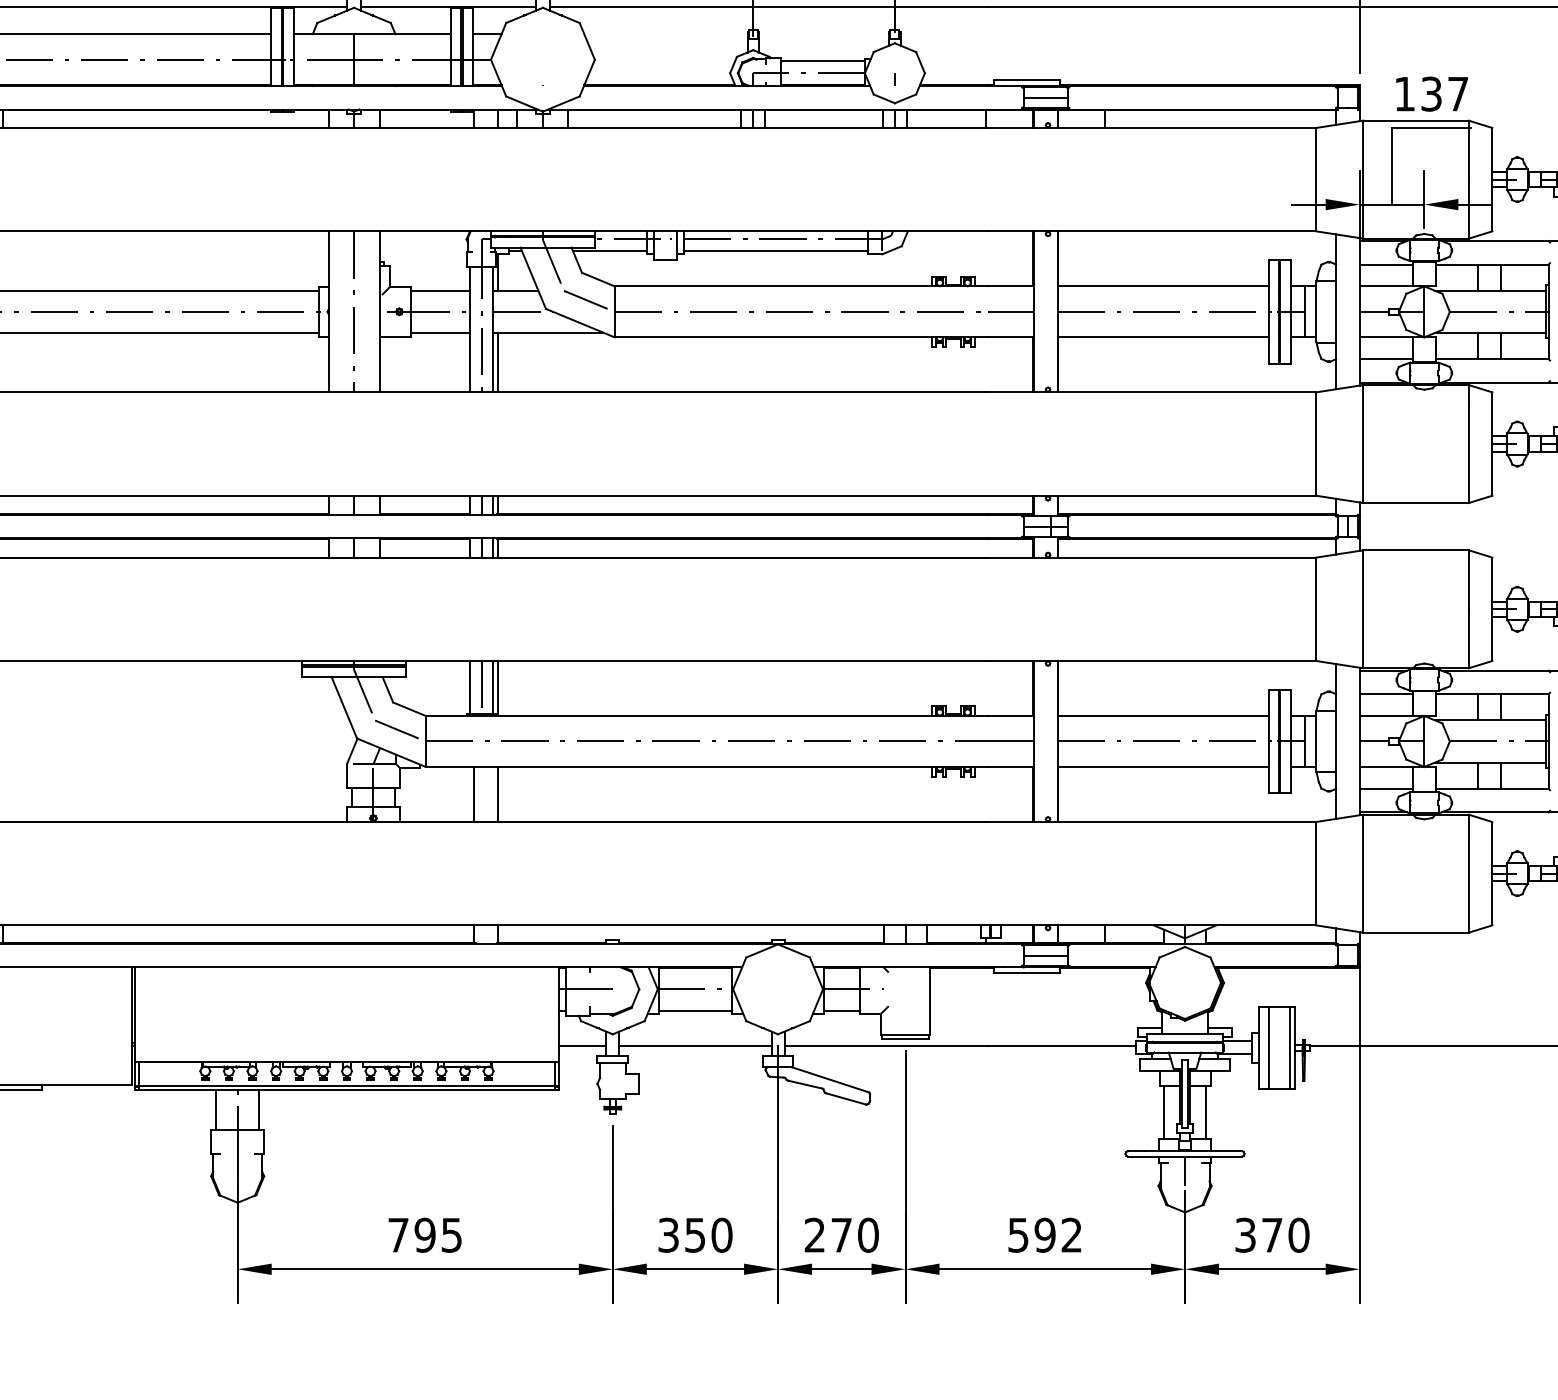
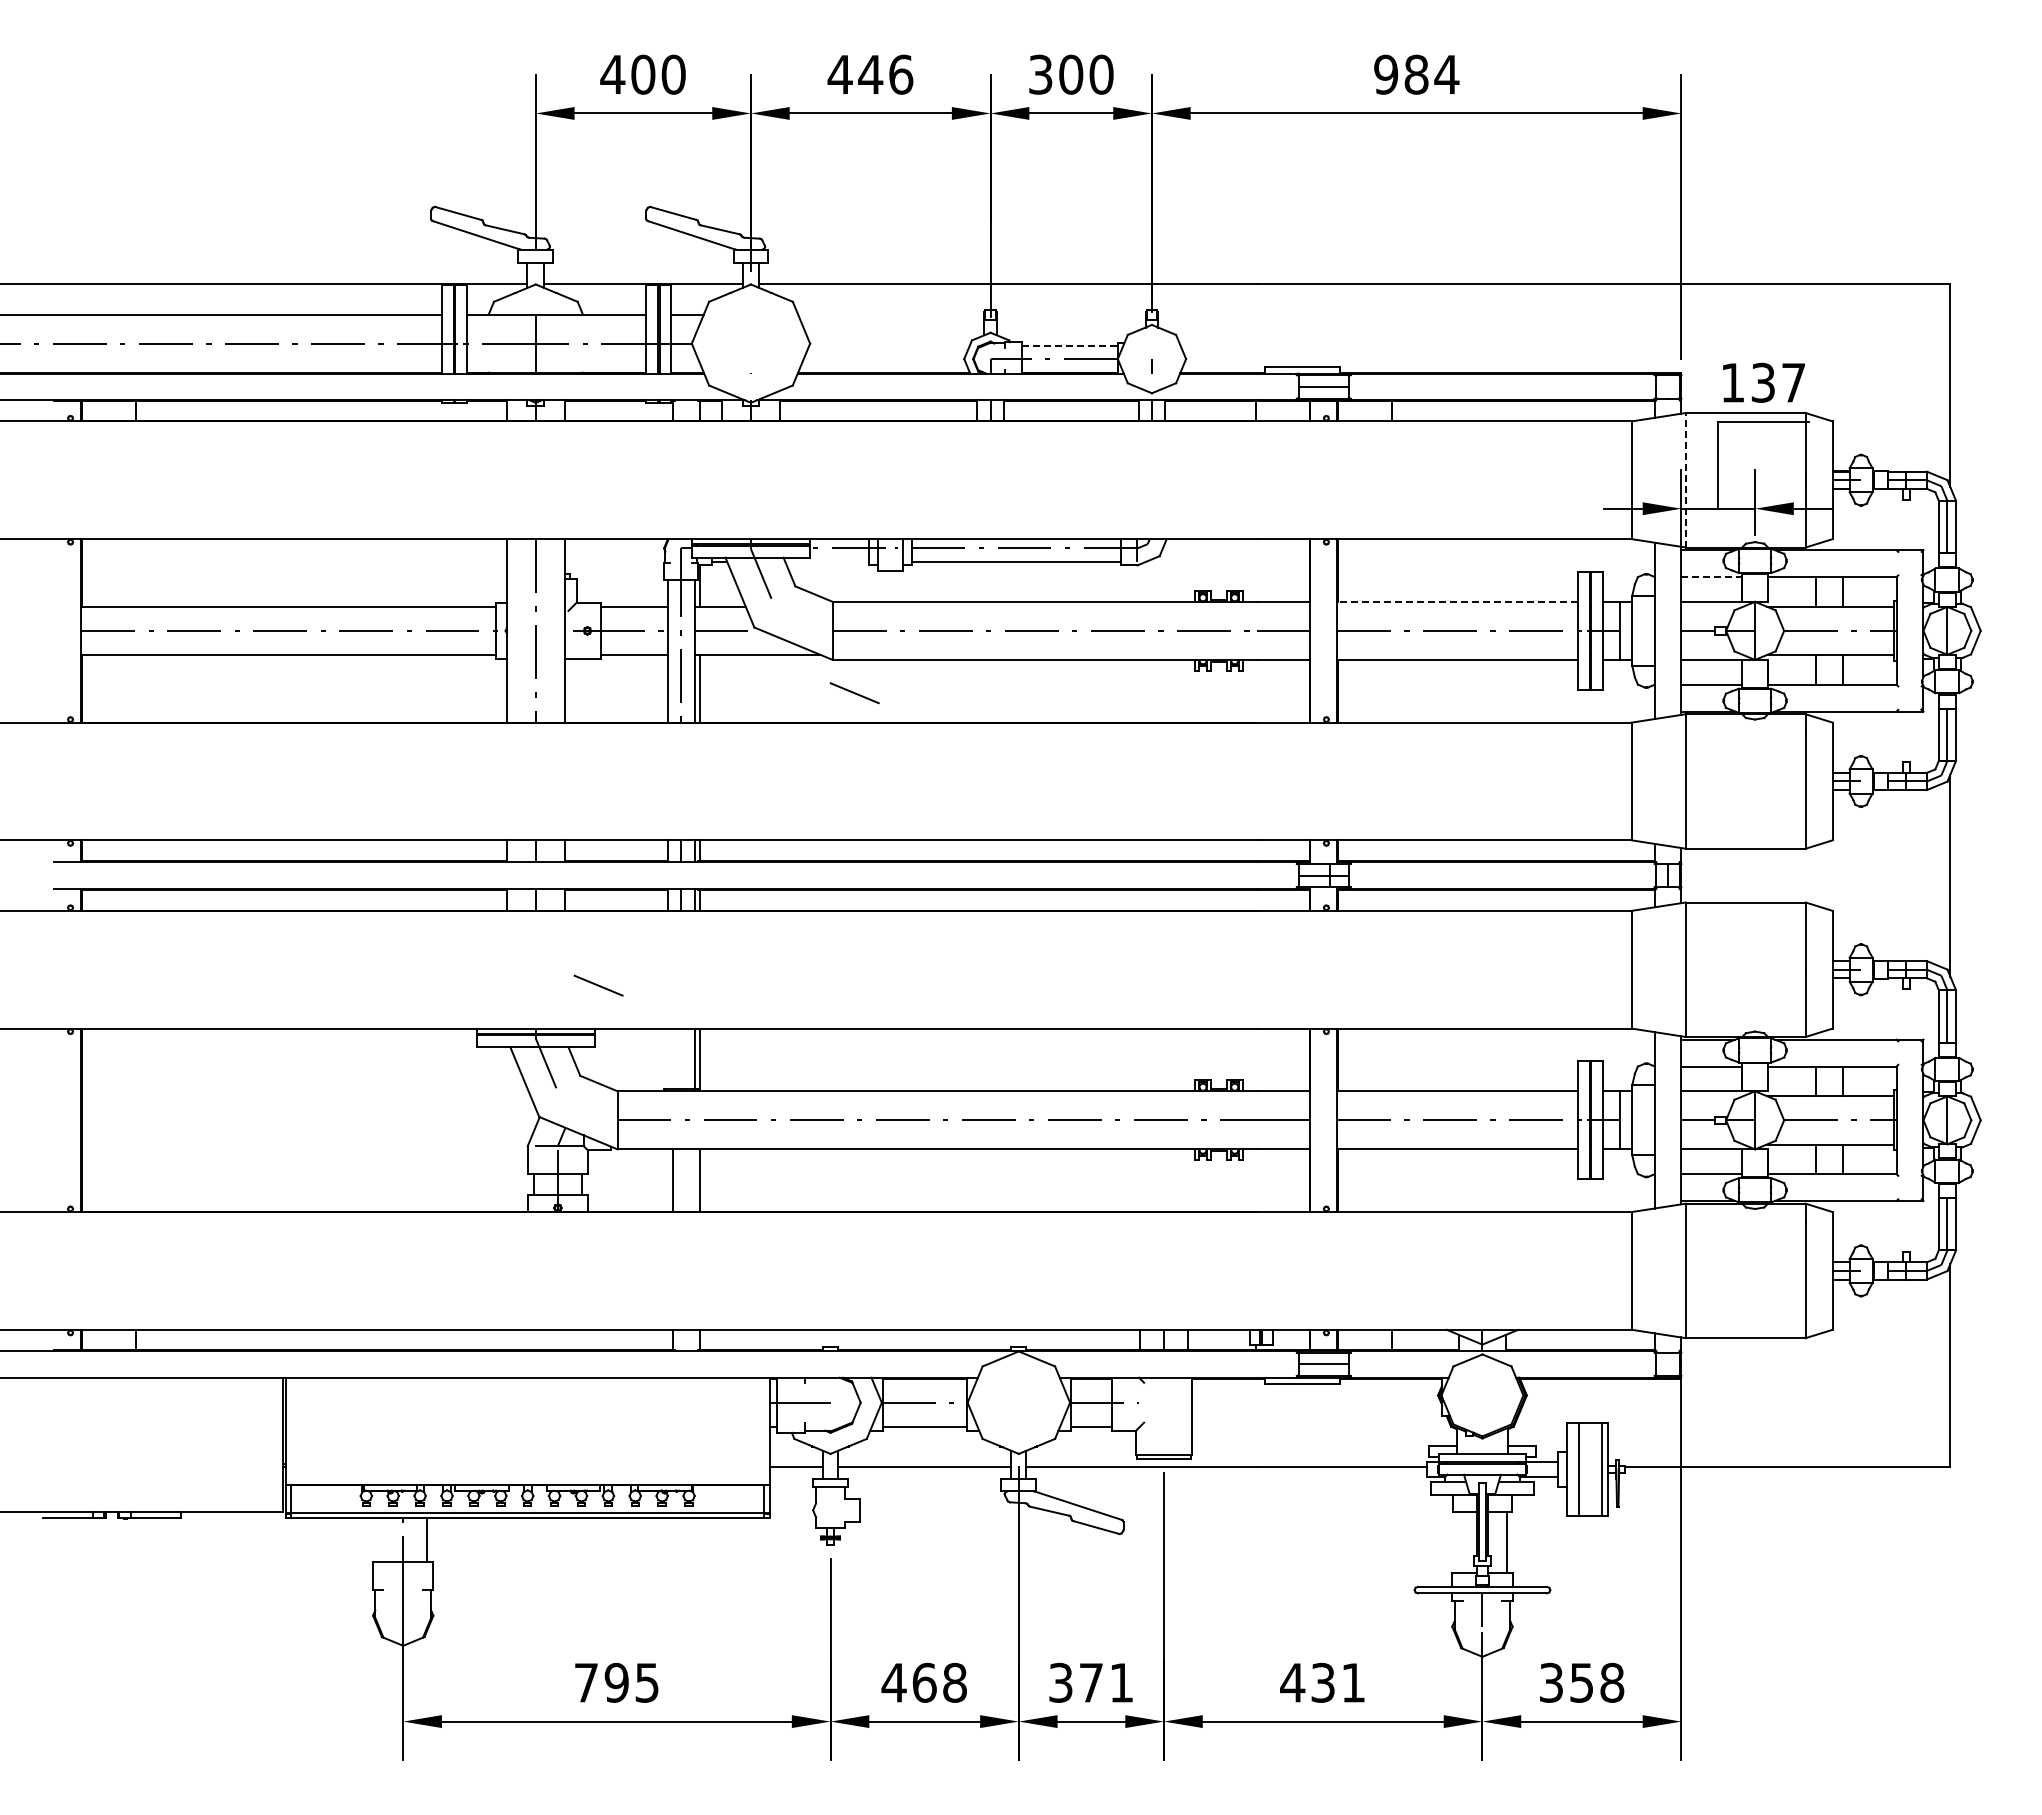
line: (822, 61) -> (1069, 345), solid -> dashed
line: (1363, 178) -> (1685, 479), solid -> dashed
line: (610, 250) -> (827, 561), removed
line: (1386, 264) -> (1712, 577), solid -> dashed
line: (1162, 286) -> (1456, 601), solid -> dashed
line: (585, 300) -> (854, 693), moved
line: (469, 687) -> (667, 1058), removed
line: (481, 688) -> (681, 1059), removed
line: (396, 729) -> (598, 985), moved
line: (216, 1109) -> (379, 1539), removed
line: (1164, 1112) -> (1458, 1542), removed
text: (695, 1234) -> (924, 1682), 350 -> 468
text: (841, 1234) -> (1091, 1682), 270 -> 371
text: (1044, 1234) -> (1322, 1682), 592 -> 431
text: (1286, 1234) -> (1597, 1682), 370 -> 358

